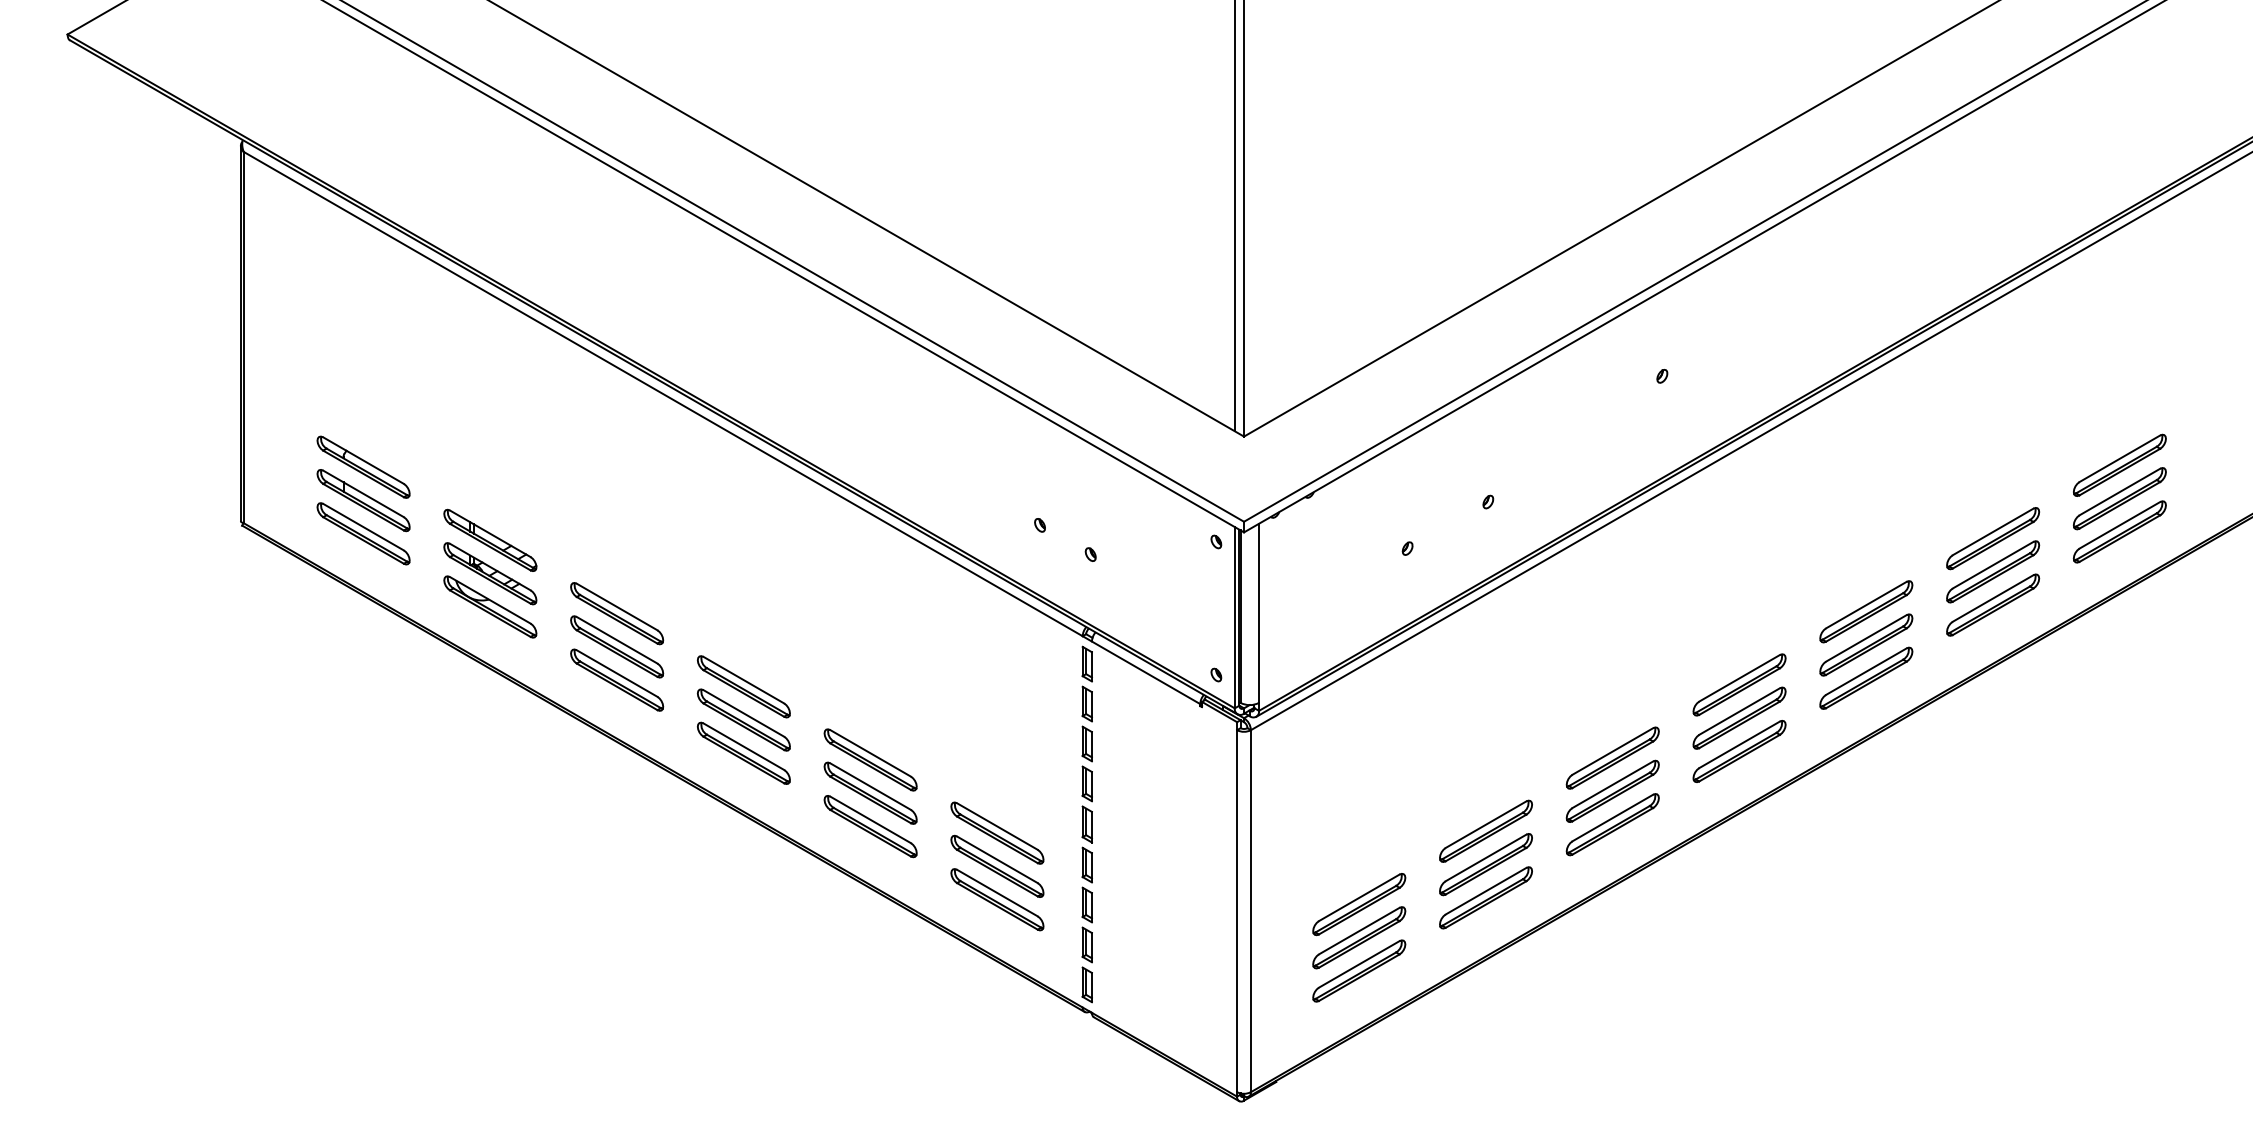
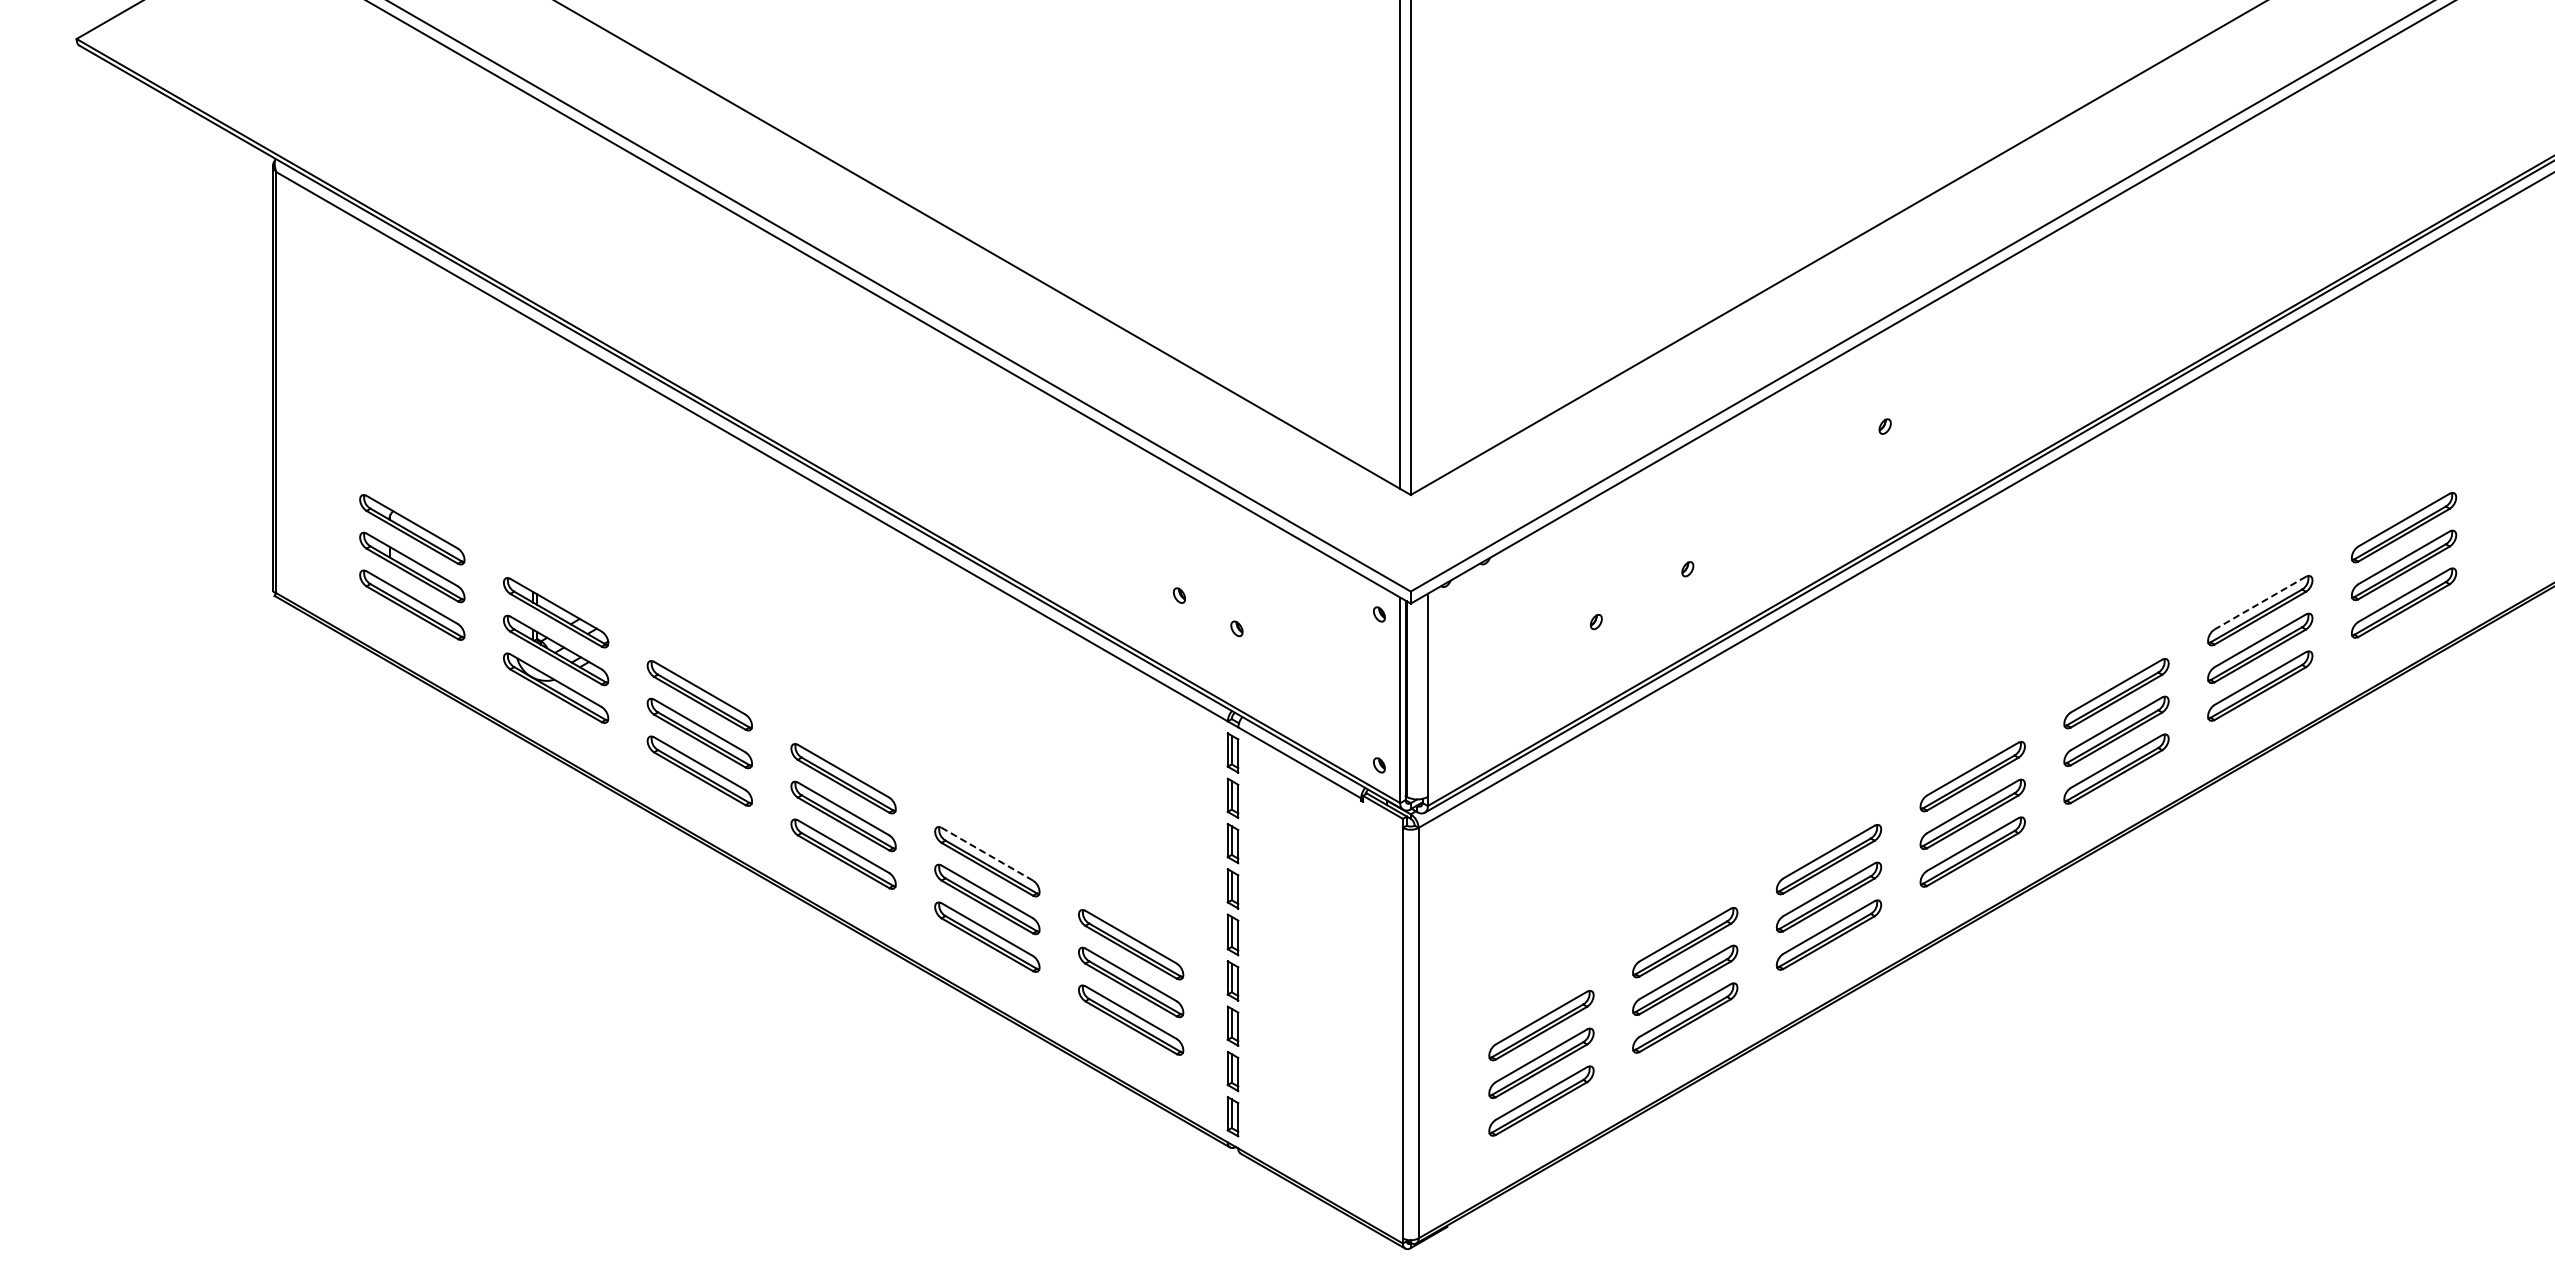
line: (1993, 532) -> (2260, 603), solid -> dashed
line: (870, 753) -> (987, 854), solid -> dashed

